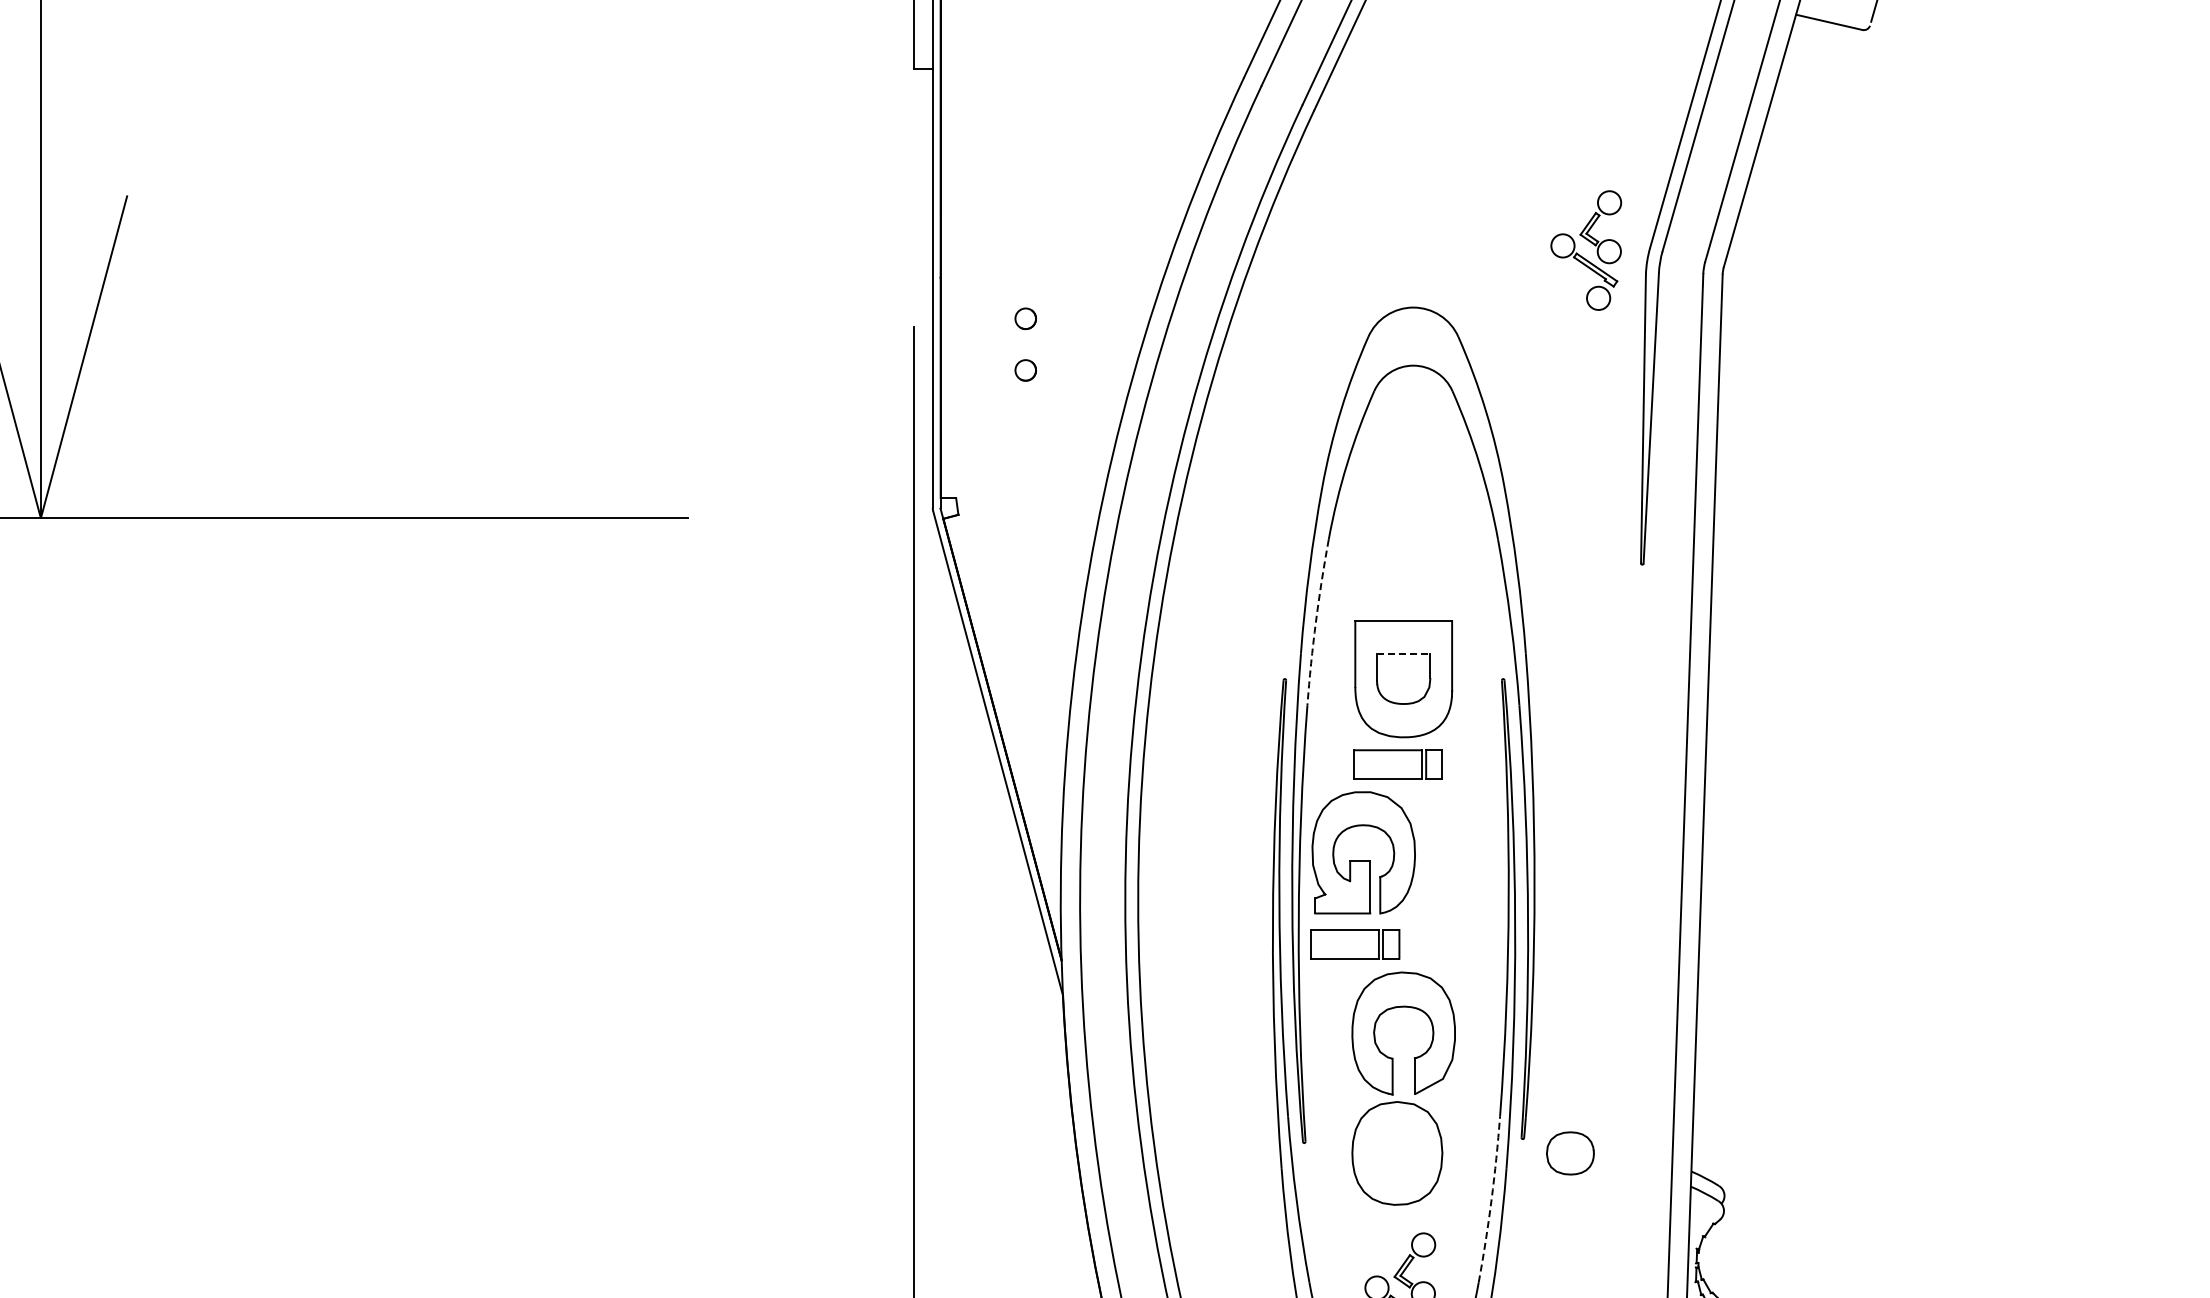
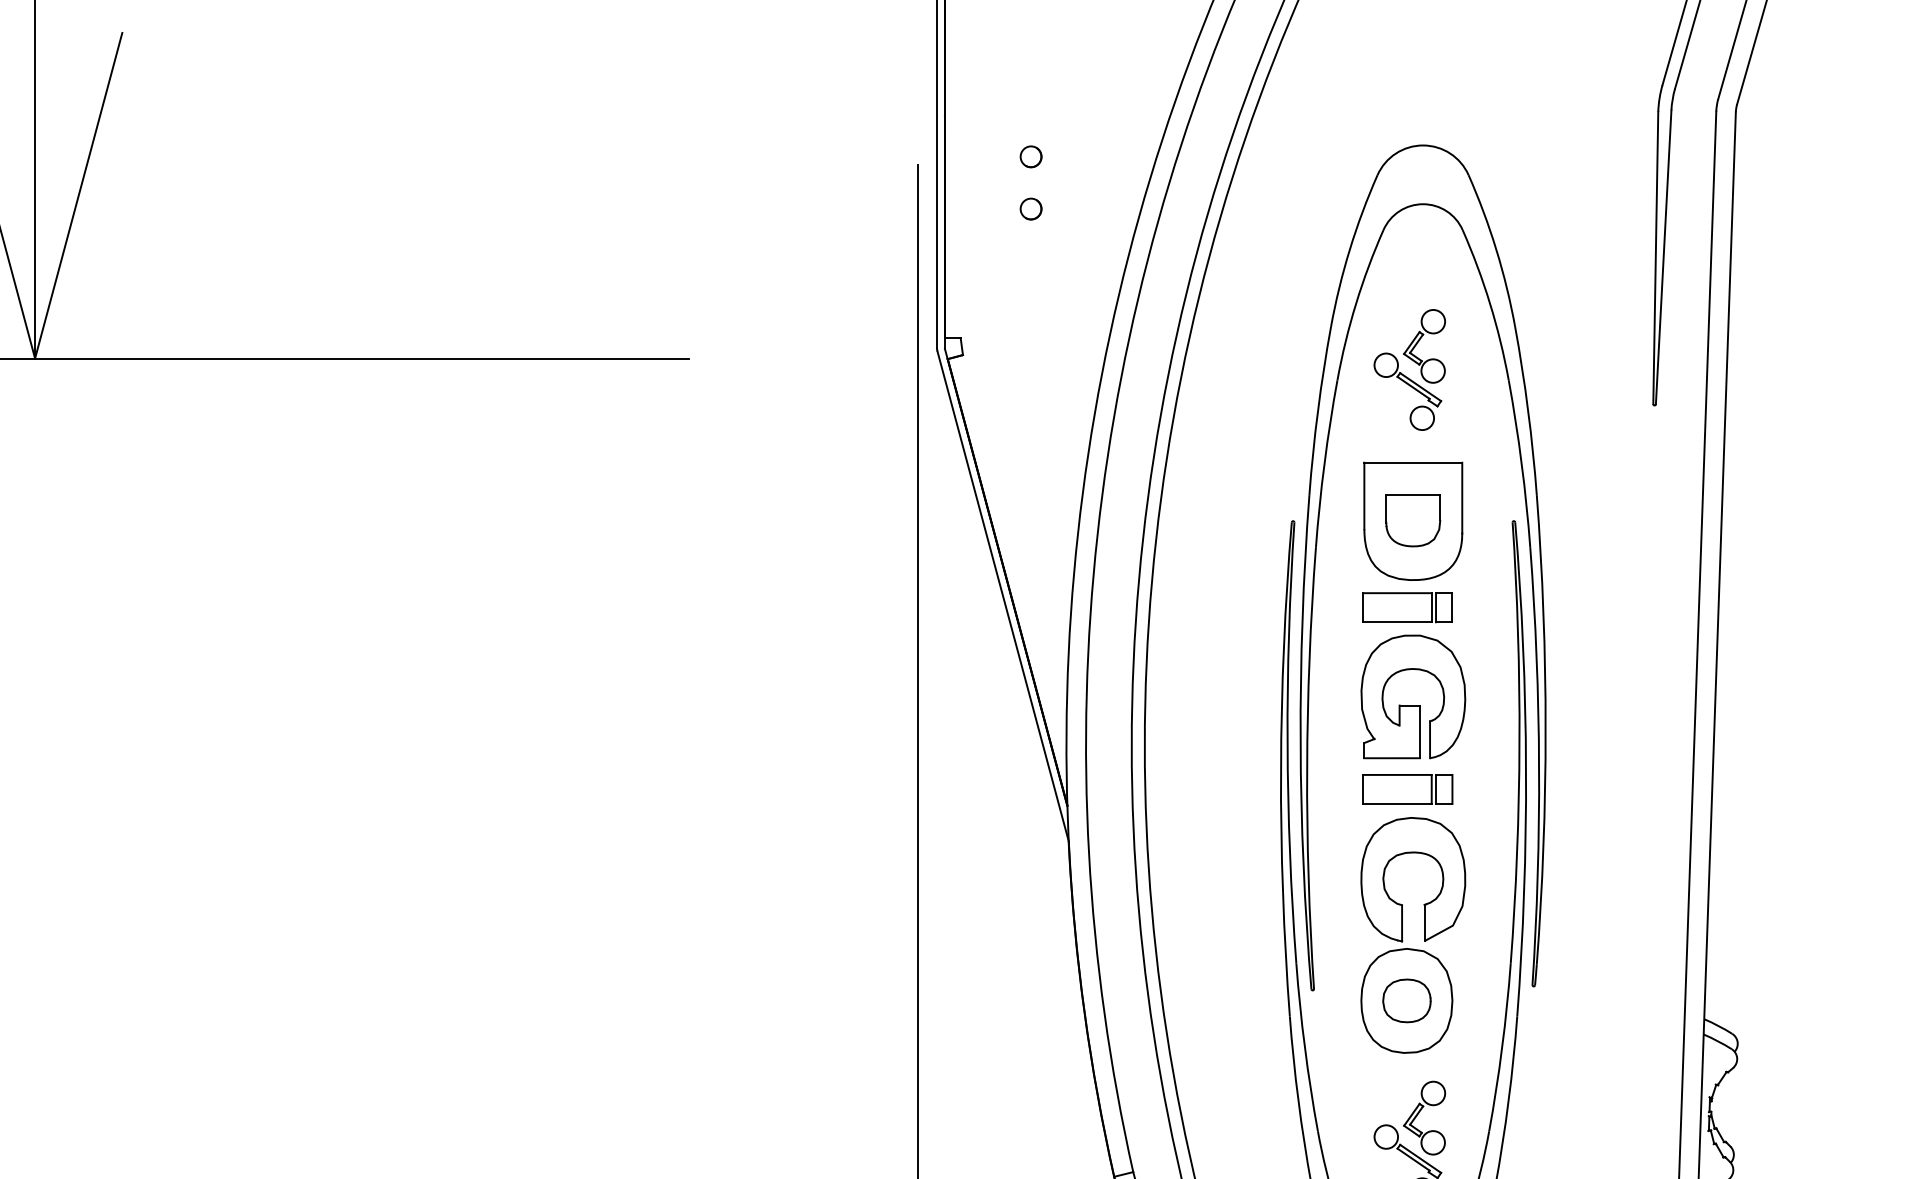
part: (1581, 255) -> (1404, 374), moved
arc: (1315, 622) -> (1324, 463), dashed -> solid
line: (1403, 653) -> (1413, 495), dashed -> solid
part: (1363, 860) -> (1413, 704), moved
part: (1355, 944) -> (1408, 789), moved
part: (1570, 1153) -> (1407, 1000), moved
arc: (1491, 1199) -> (1502, 1047), dashed -> solid

